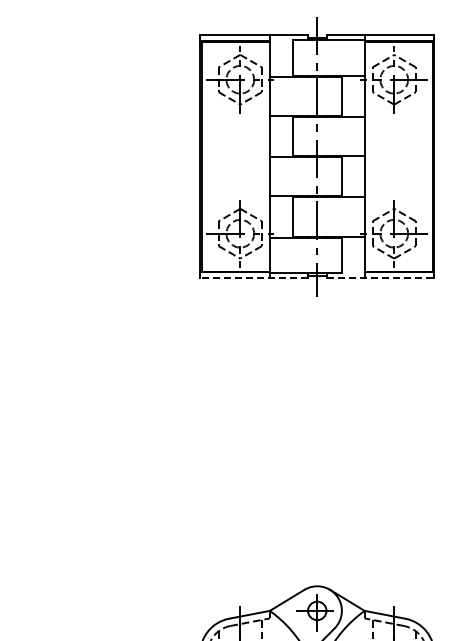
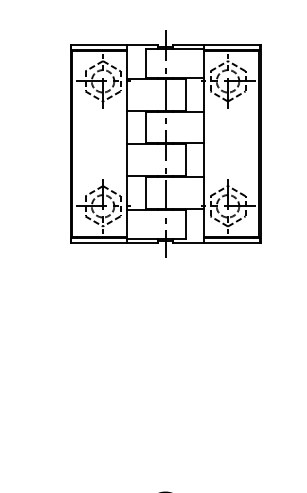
line: (254, 278) -> (114, 242), dashed -> solid
line: (380, 278) -> (216, 242), dashed -> solid

